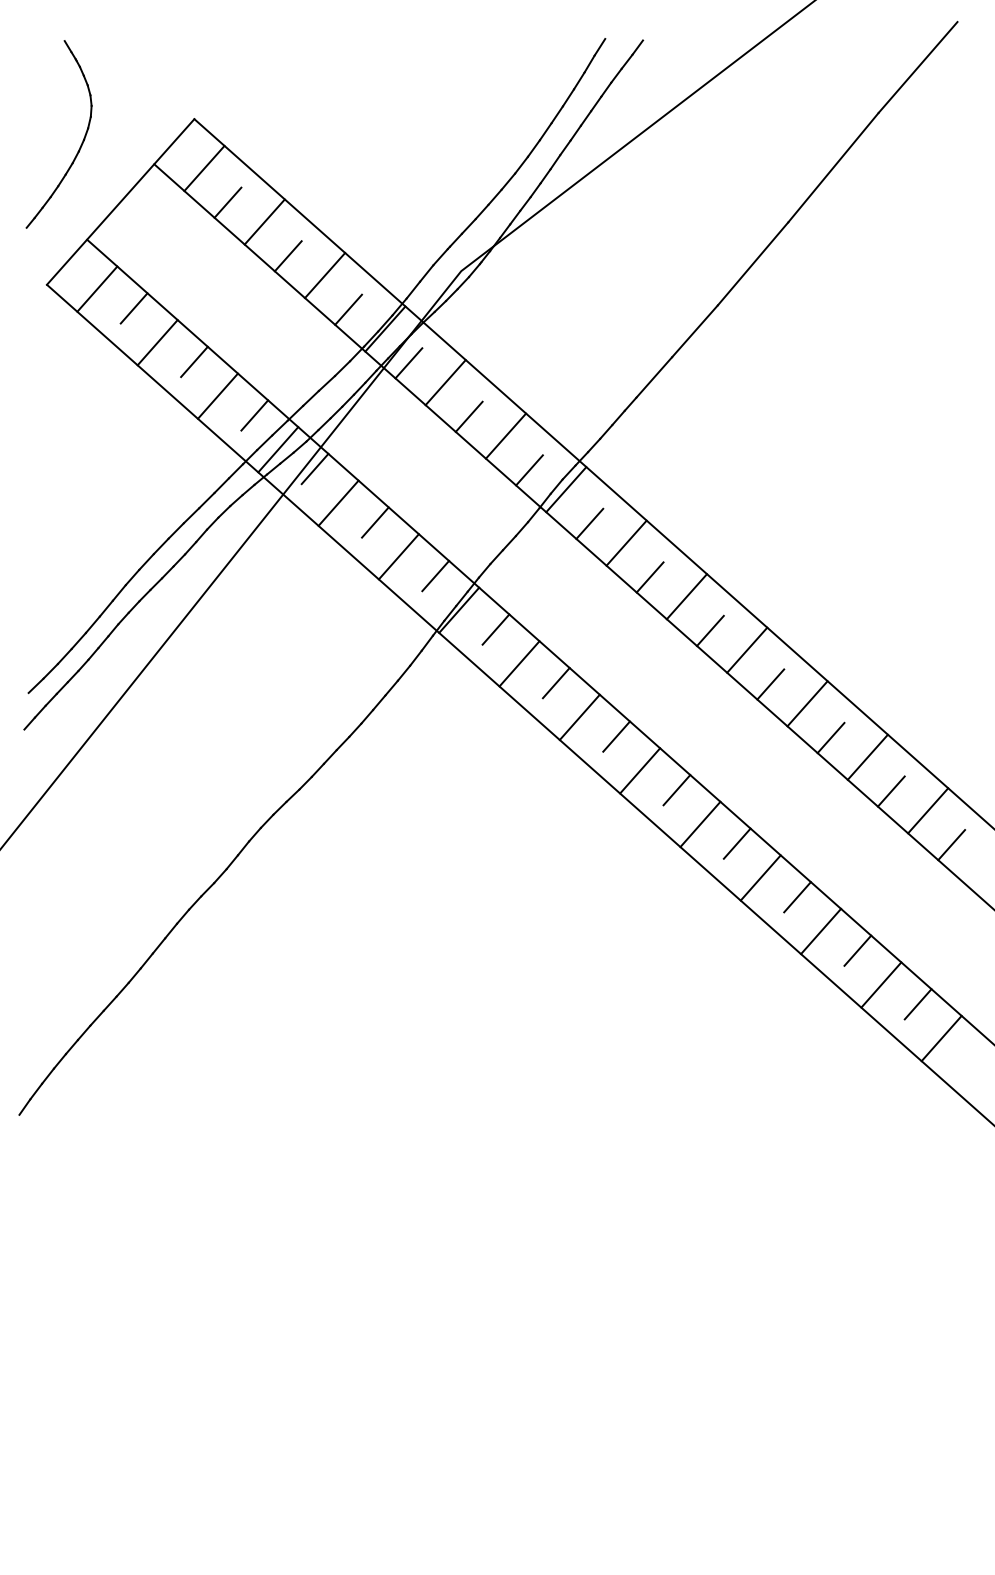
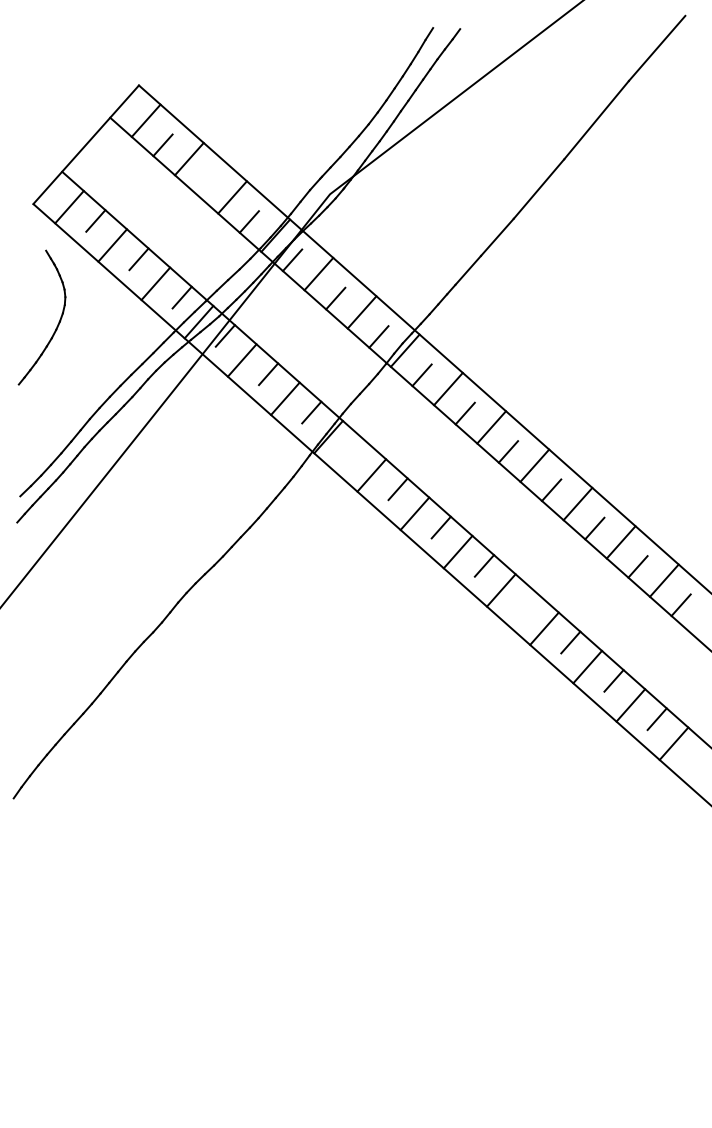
part: (81, 142) -> (58, 323), moved
line: (287, 256) -> (205, 183), removed
line: (495, 629) -> (354, 450), removed
line: (736, 843) -> (527, 604), removed

